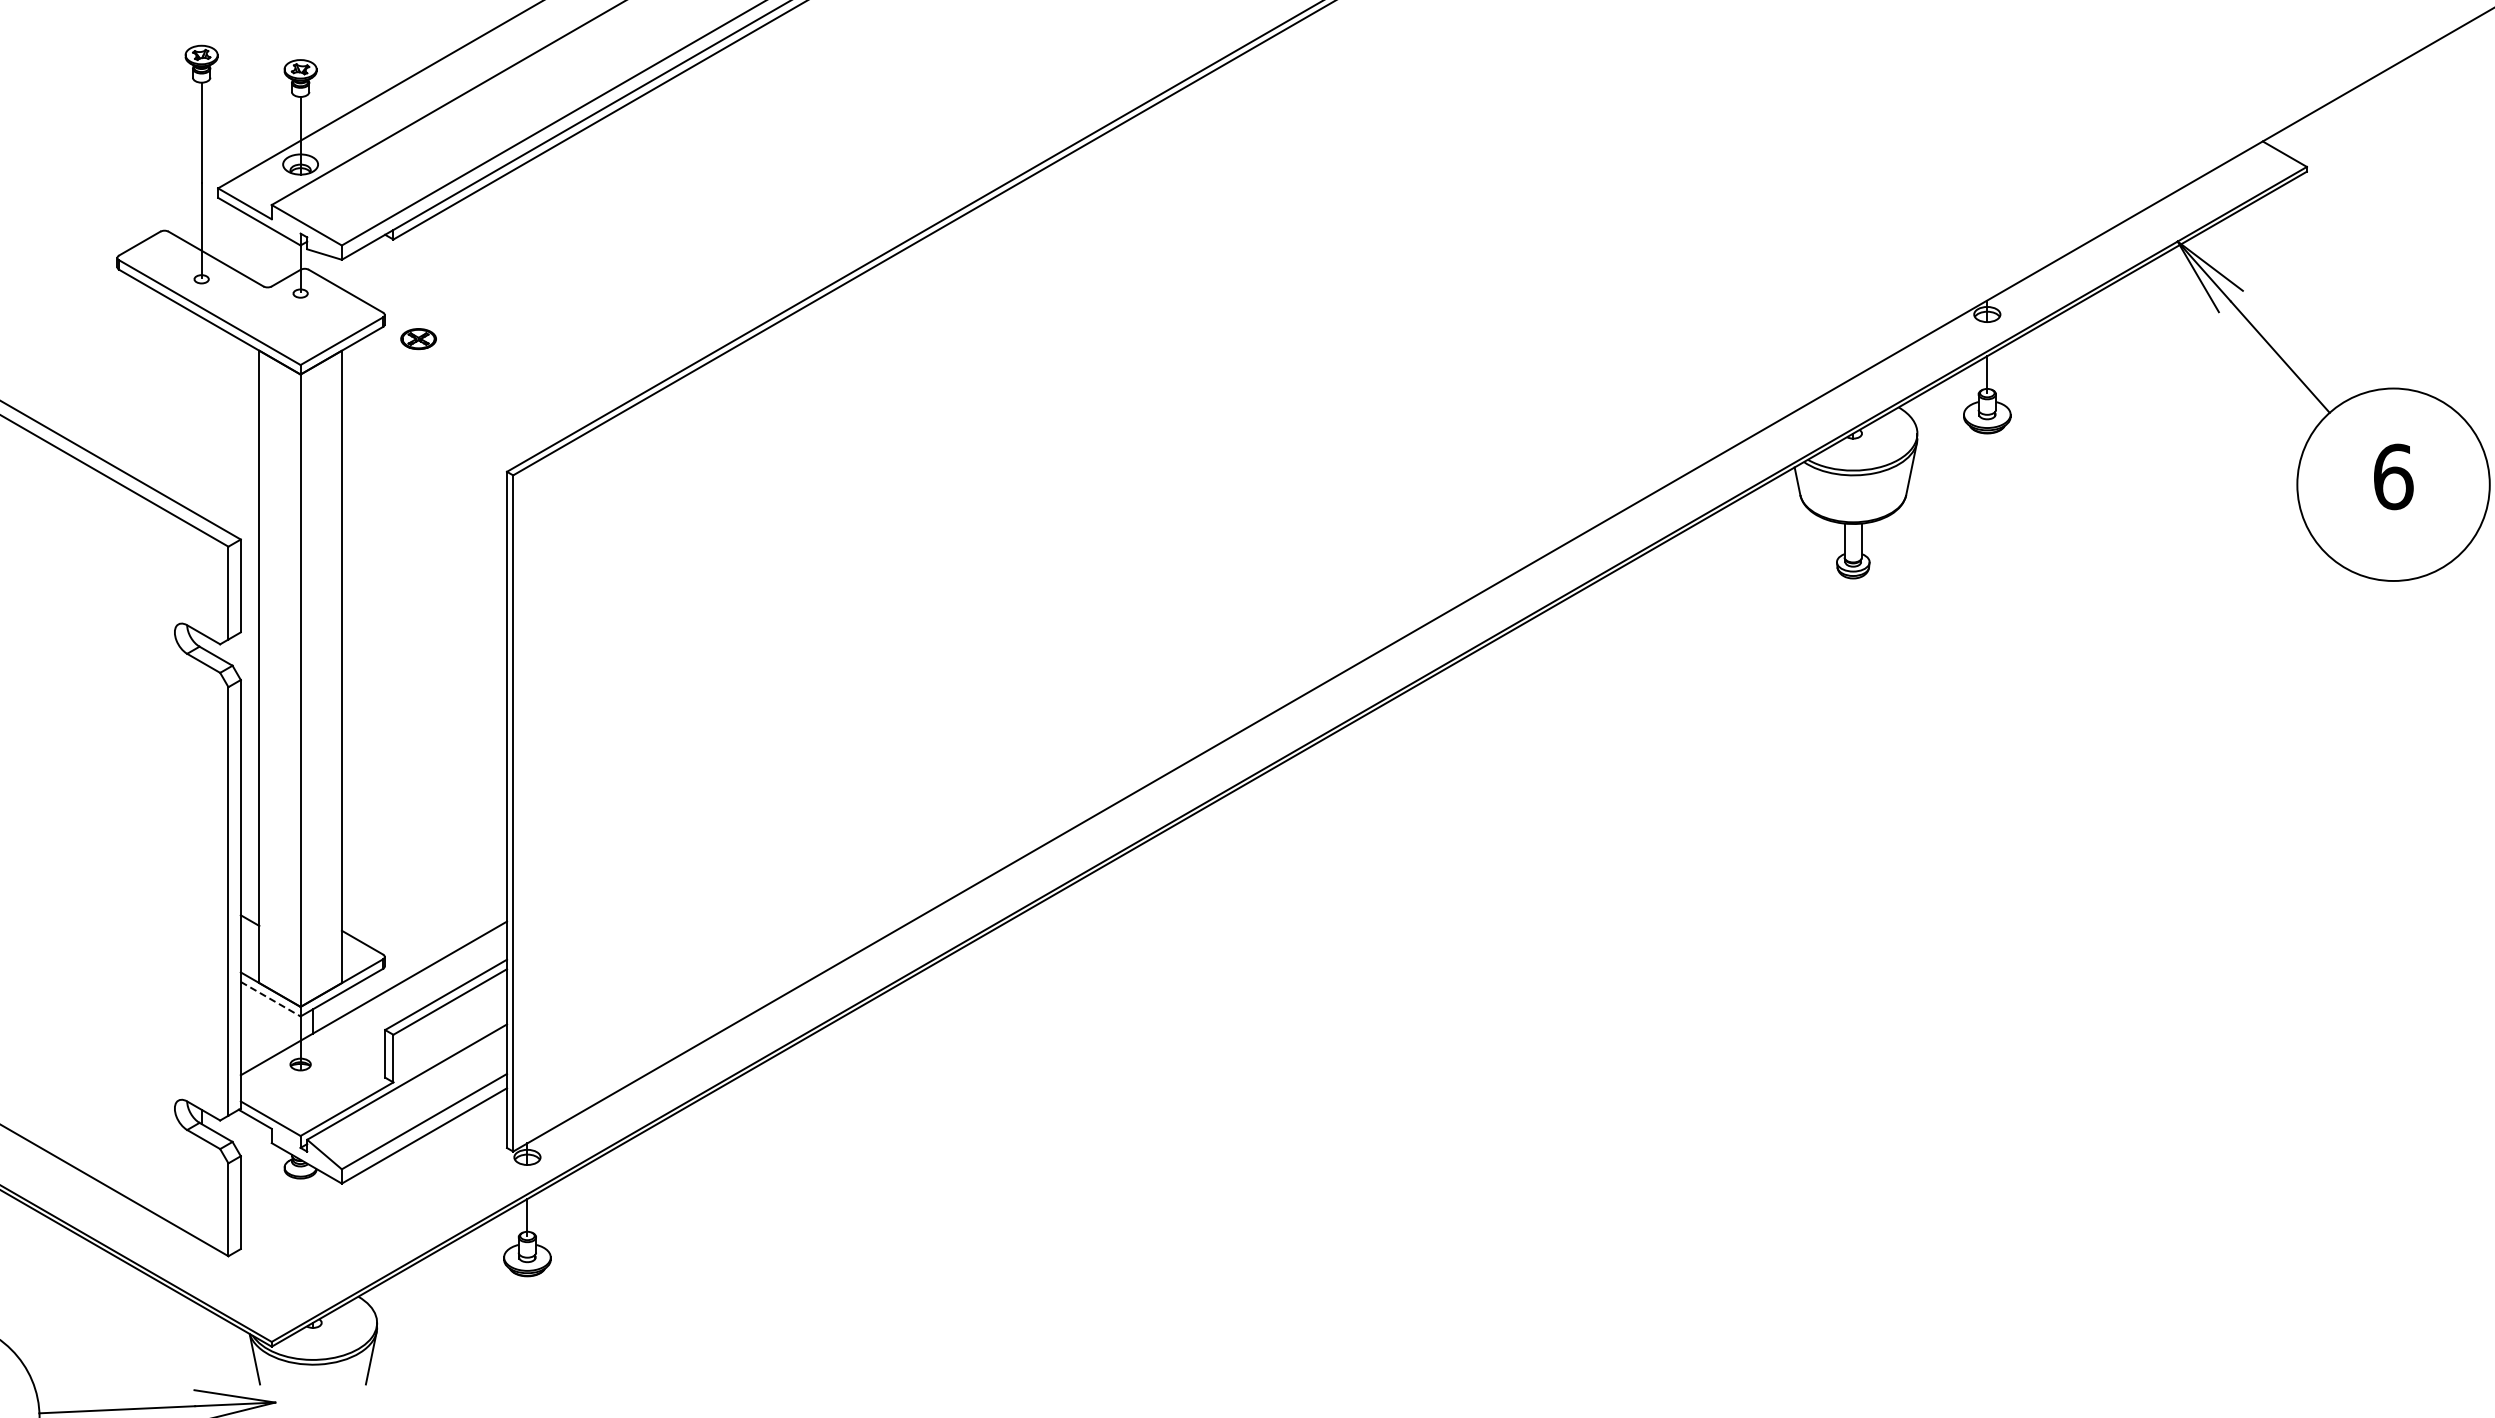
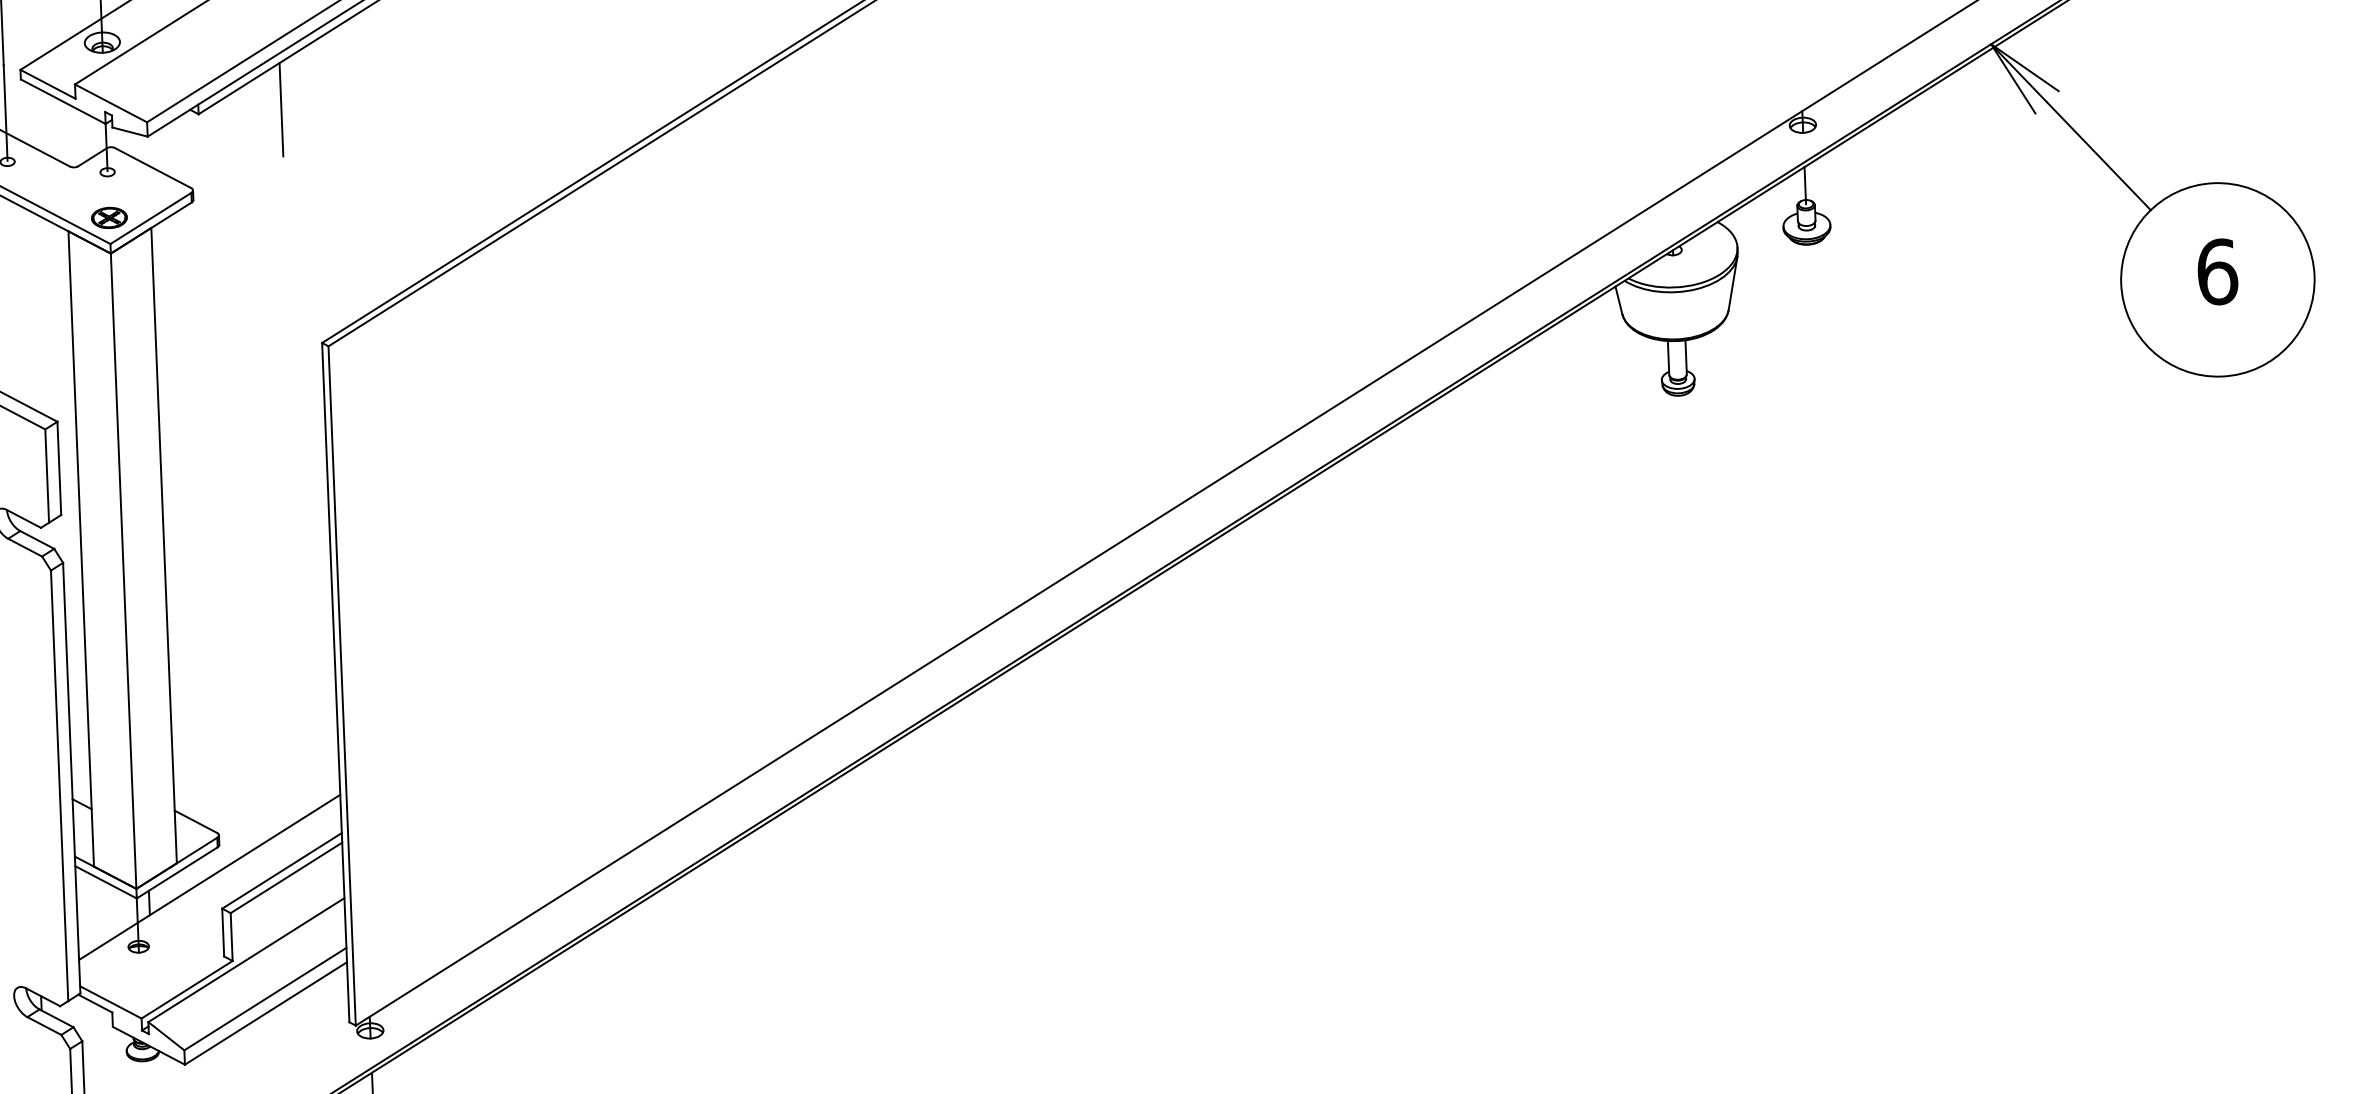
line: (475, 237) -> (281, 108), added
part: (418, 339) -> (109, 218), moved
line: (270, 999) -> (105, 882), dashed -> solid

